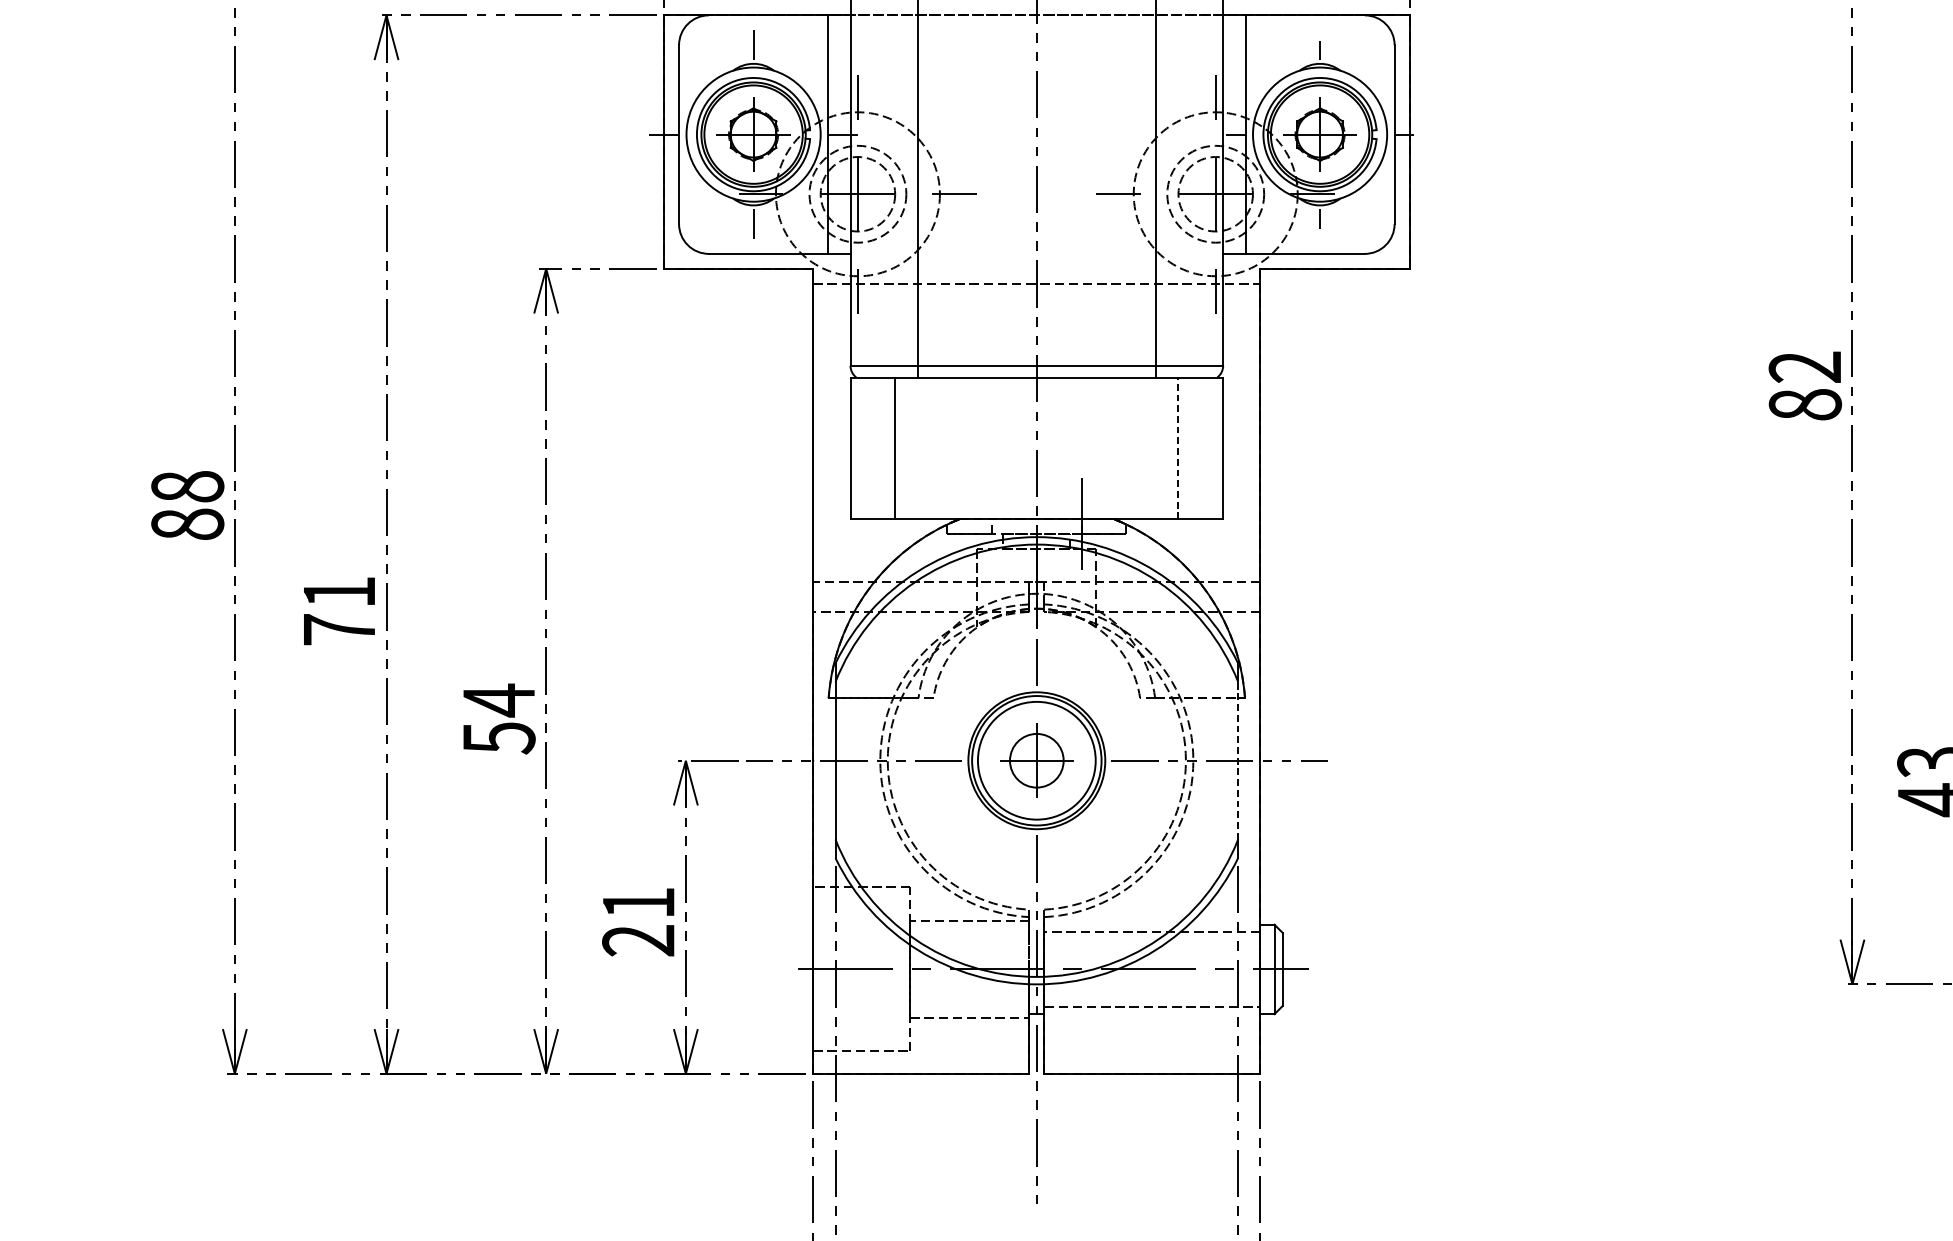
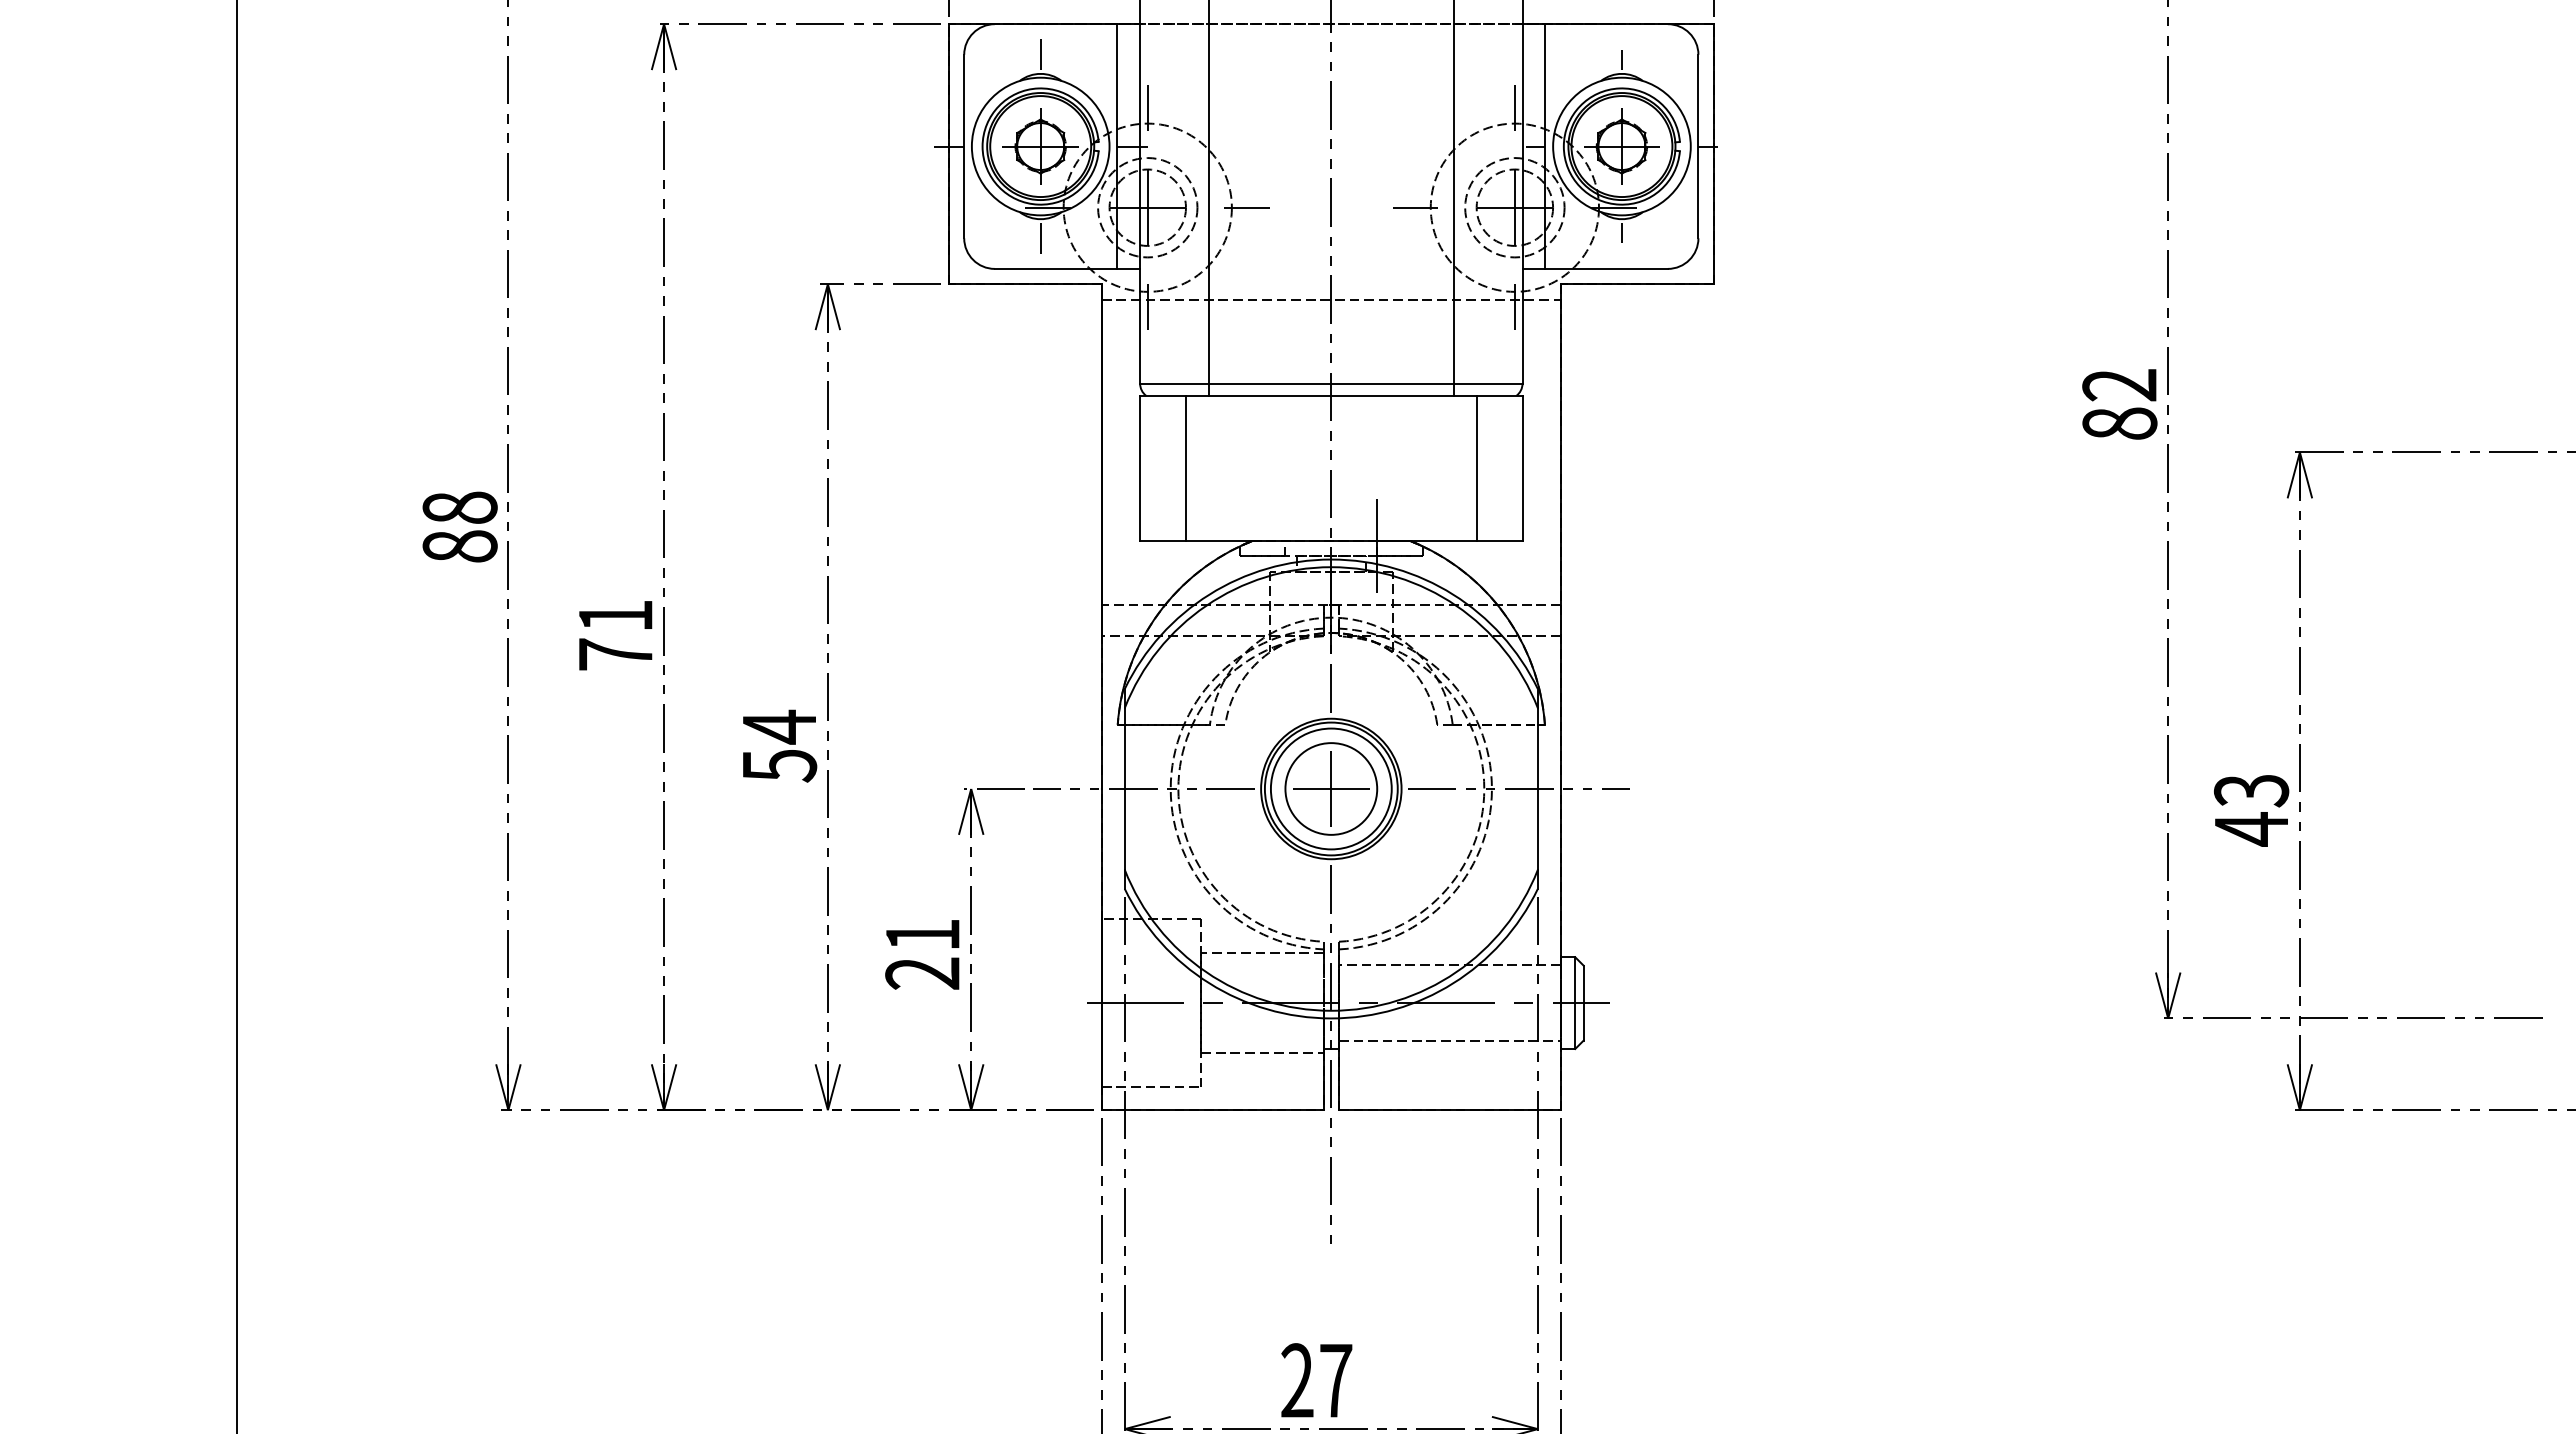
line: (1178, 448) -> (1476, 468), dashed -> solid
circle: (1037, 760) -> (1331, 788), size x1.67
line: (1237, 761) -> (1537, 789), dashed -> solid

